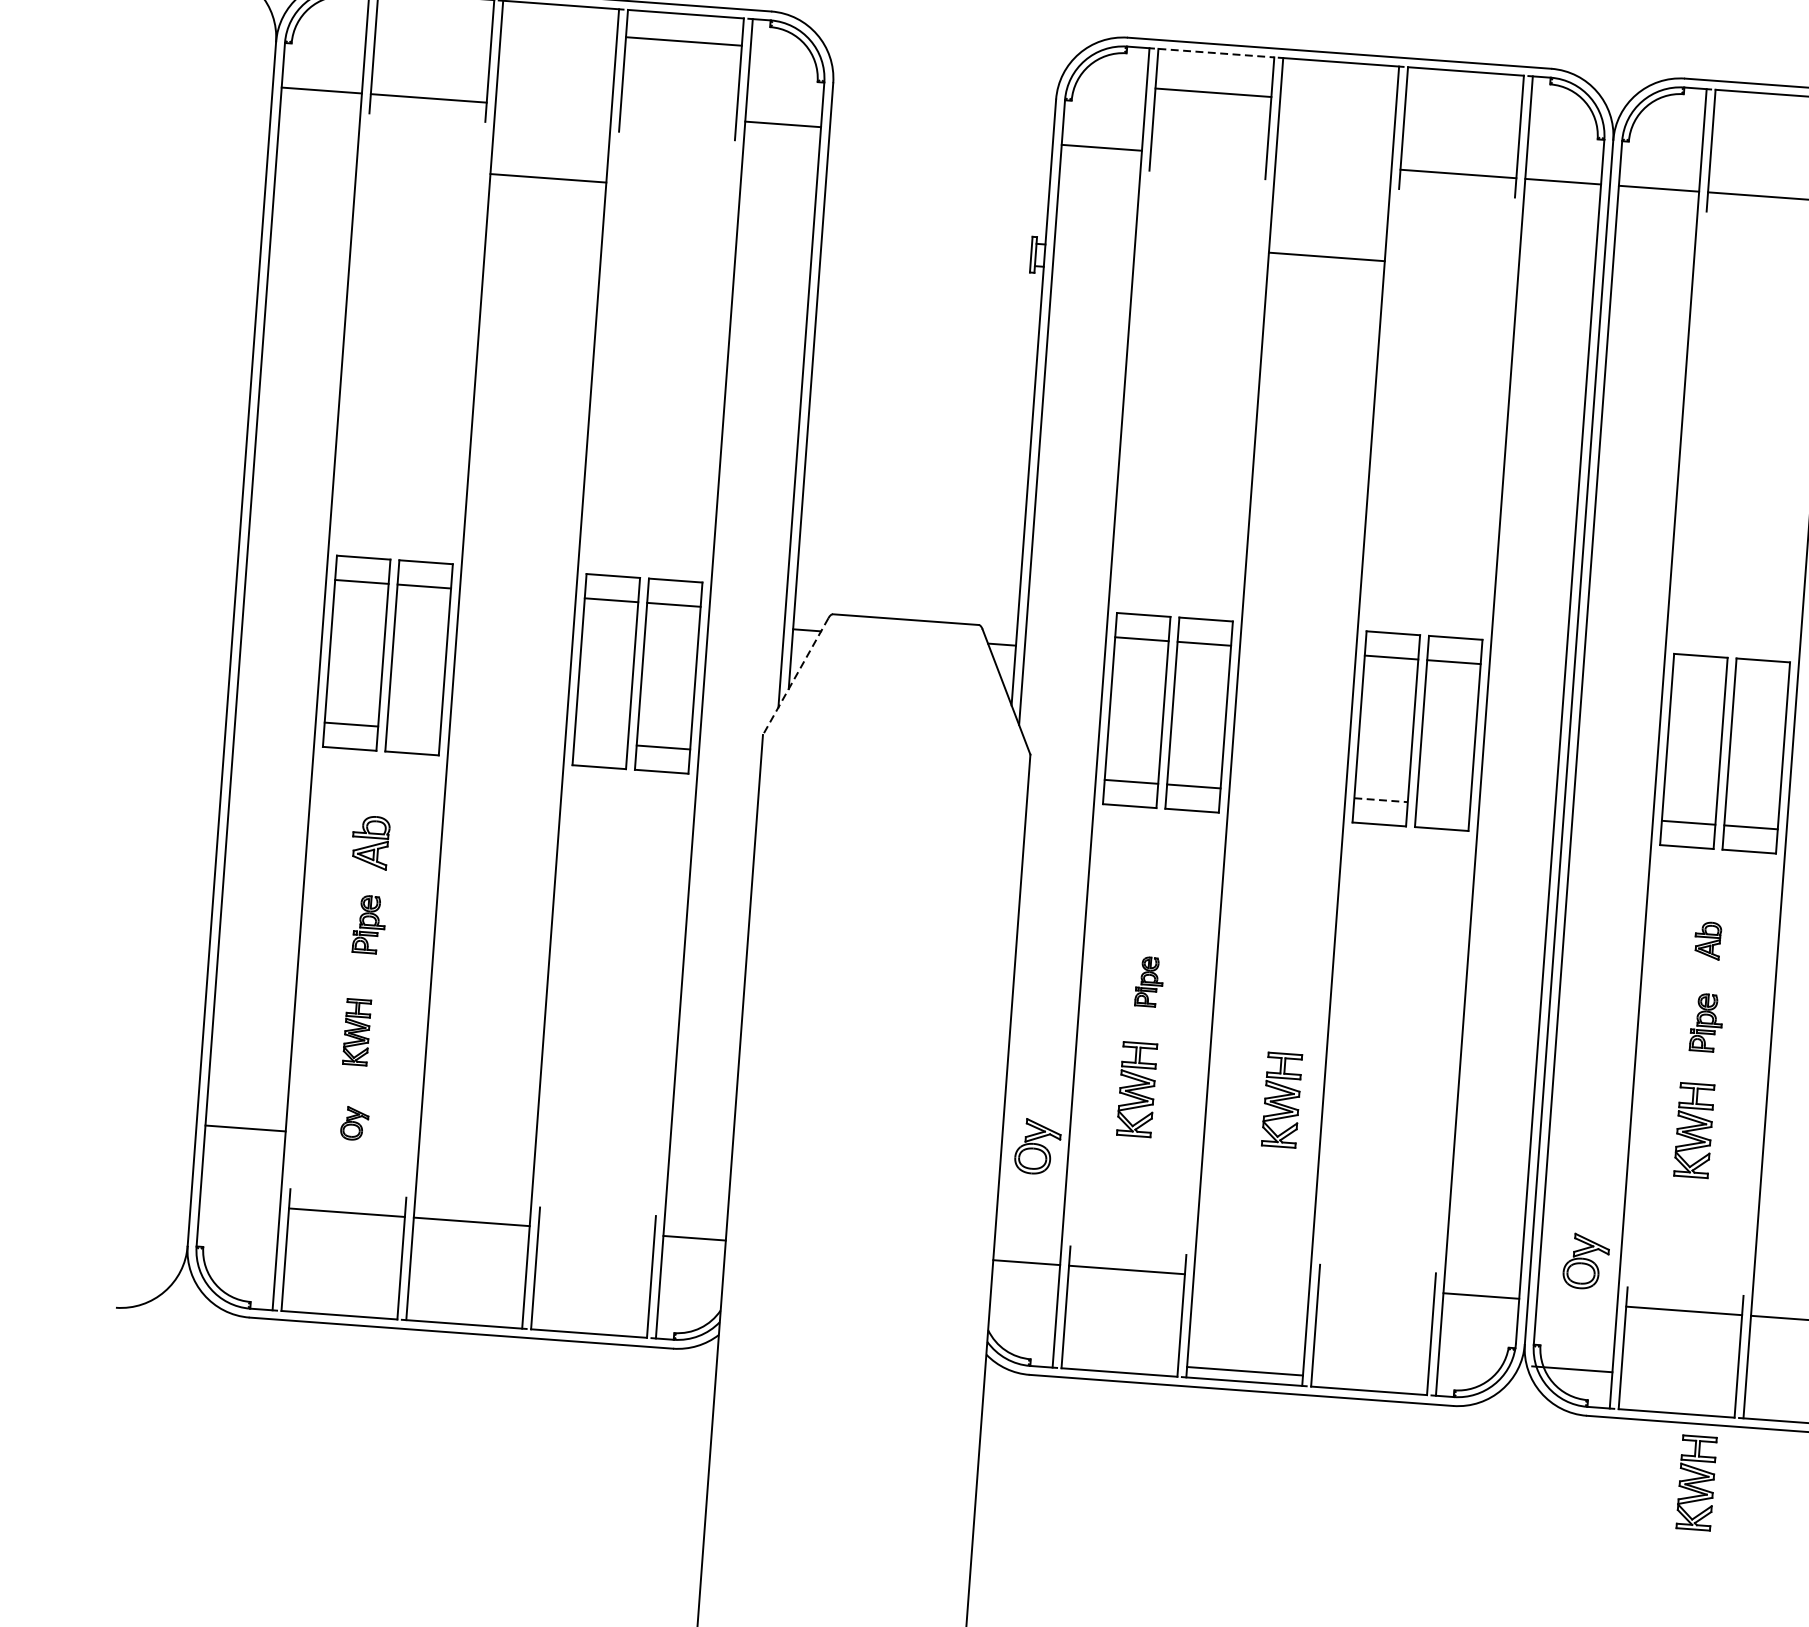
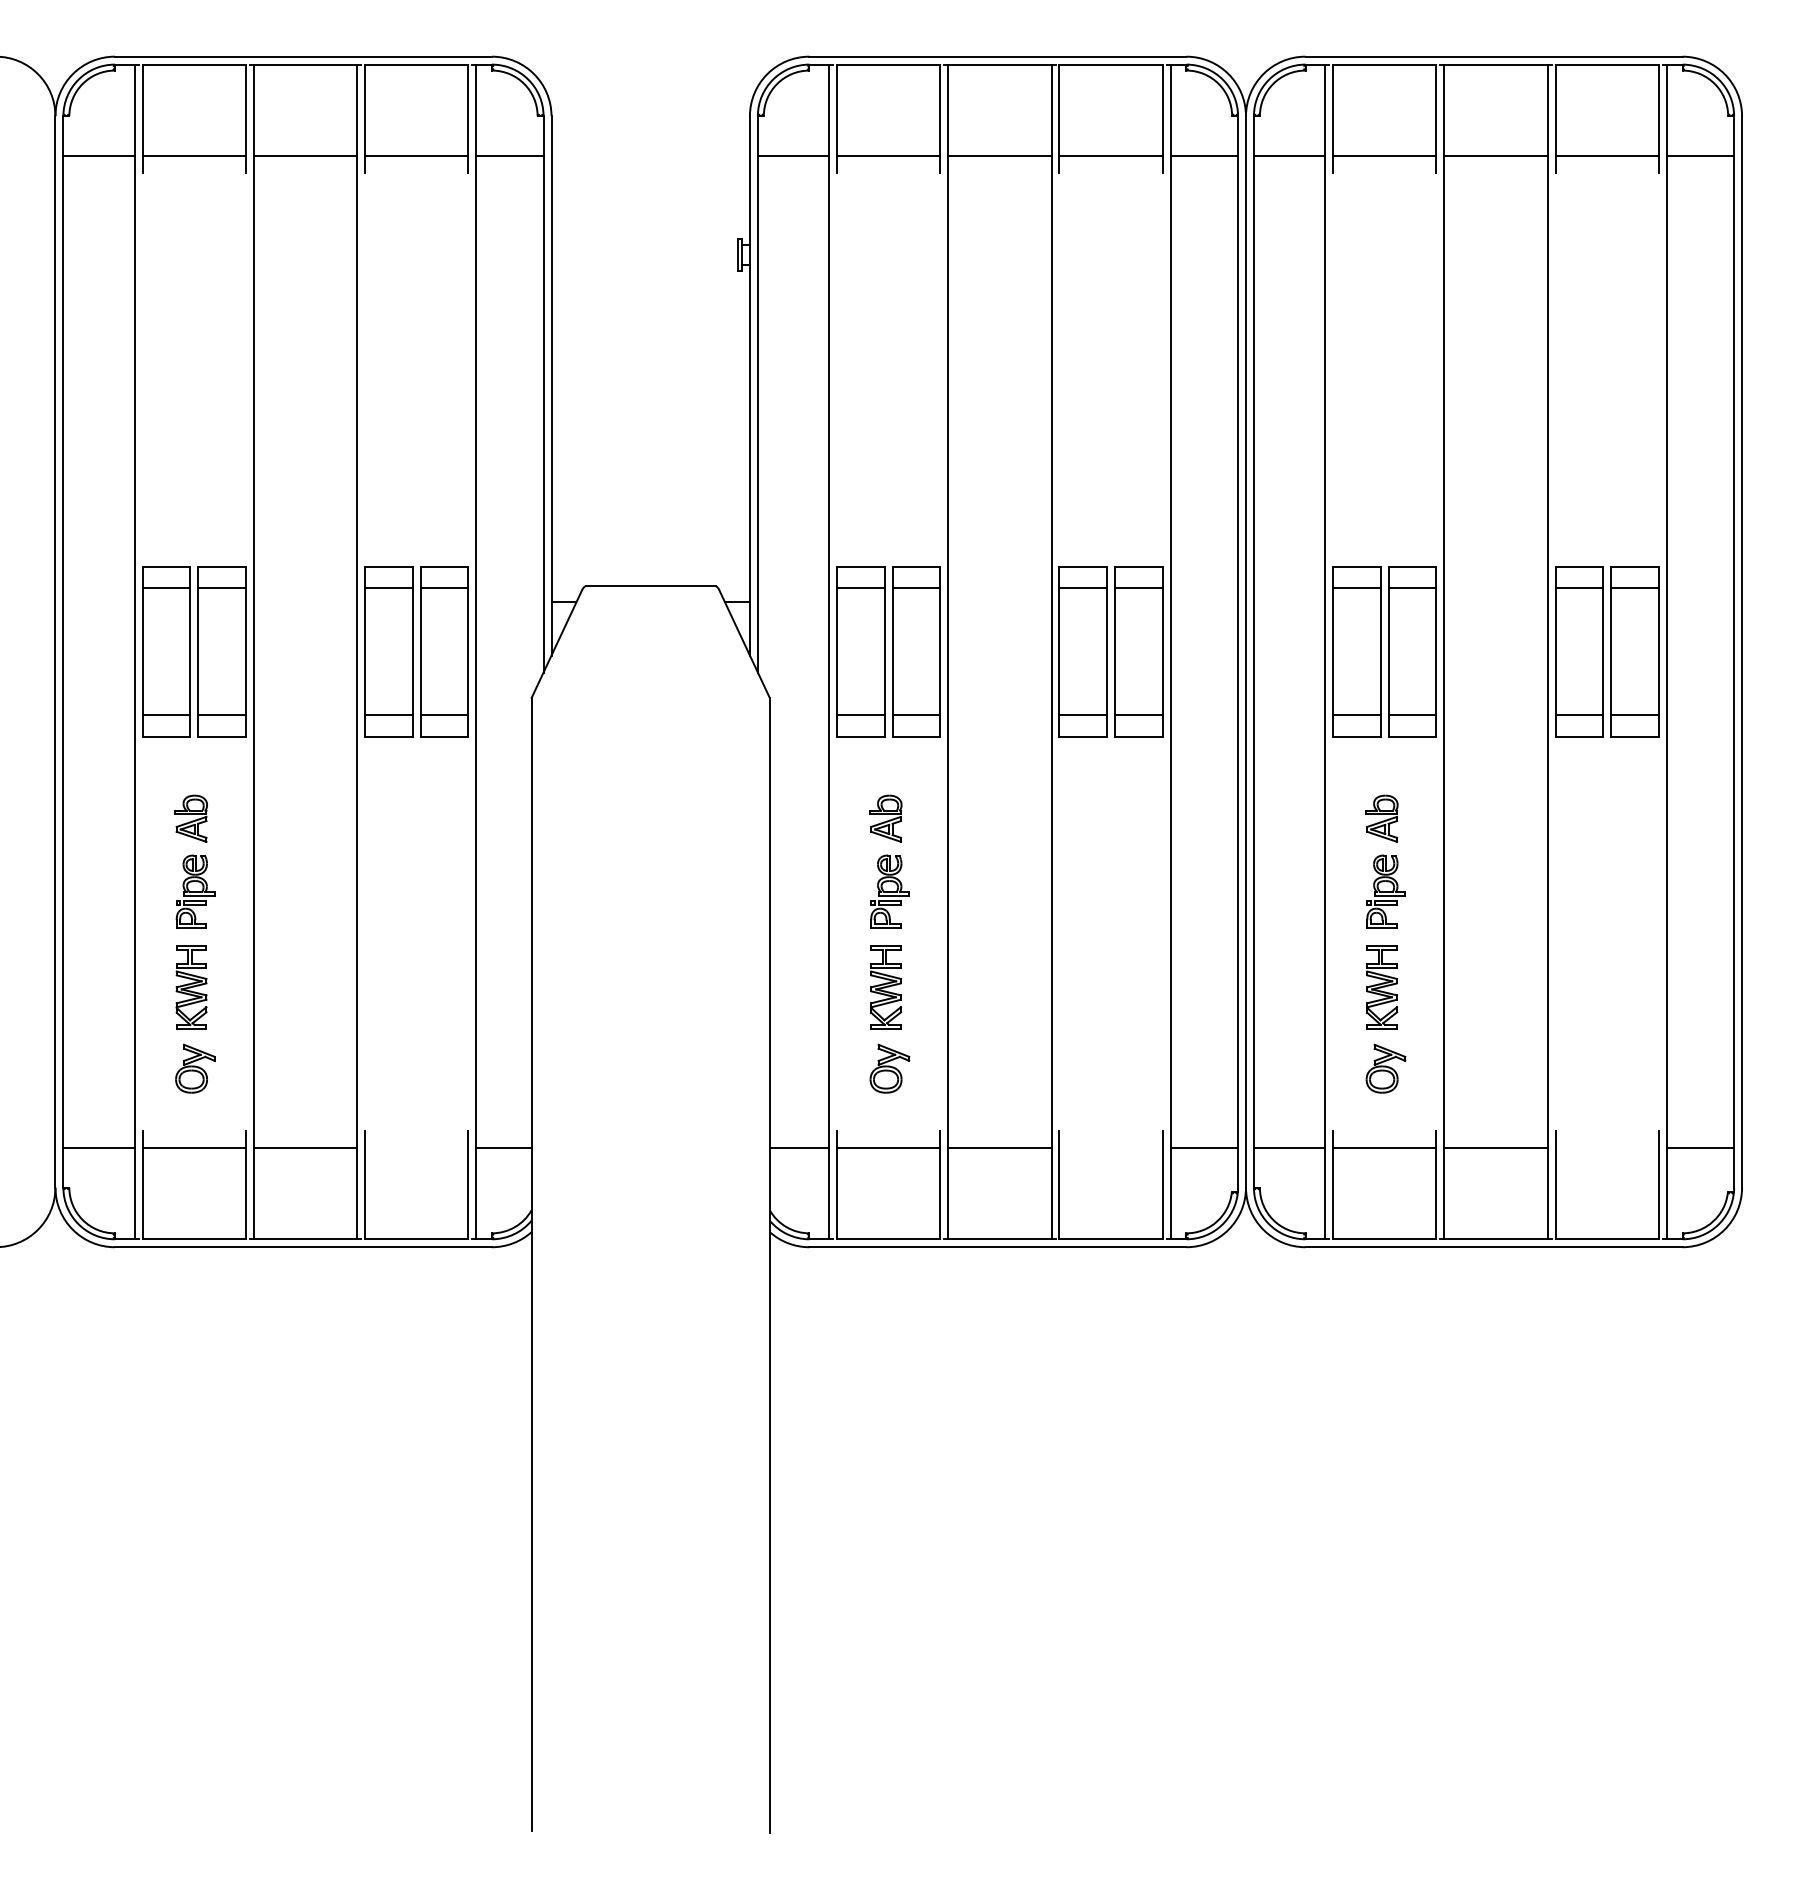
line: (683, 41) -> (416, 155), moved
line: (1215, 52) -> (888, 64), dashed -> solid
line: (1213, 92) -> (888, 155), moved
line: (548, 177) -> (305, 155), moved
line: (1326, 256) -> (999, 155), moved
line: (795, 677) -> (556, 644), dashed -> solid
line: (1698, 680) -> (1356, 588), added
line: (1761, 684) -> (1412, 588), added
line: (413, 729) -> (221, 715), added
line: (600, 742) -> (388, 715), added
line: (1381, 800) -> (1083, 715), dashed -> solid
line: (1443, 804) -> (1138, 715), added
part: (1150, 899) -> (885, 818), added
part: (369, 924) -> (195, 891), size x1.43
part: (1707, 940) -> (1381, 818), size x1.43
part: (1148, 981) -> (889, 891), size x1.67
part: (1706, 1022) -> (1385, 891), size x1.43
part: (357, 1032) -> (191, 987), size x1.43
part: (1281, 1100) -> (1014, 987), removed
part: (354, 1123) -> (195, 1068), size x1.67
line: (244, 1128) -> (98, 1148), moved
part: (1037, 1146) -> (889, 1068), moved
part: (1585, 1261) -> (1385, 1068), moved
line: (1572, 1369) -> (1289, 1148), moved
line: (1244, 1371) -> (999, 1148), moved
part: (1697, 1482) -> (1407, 1299), removed

